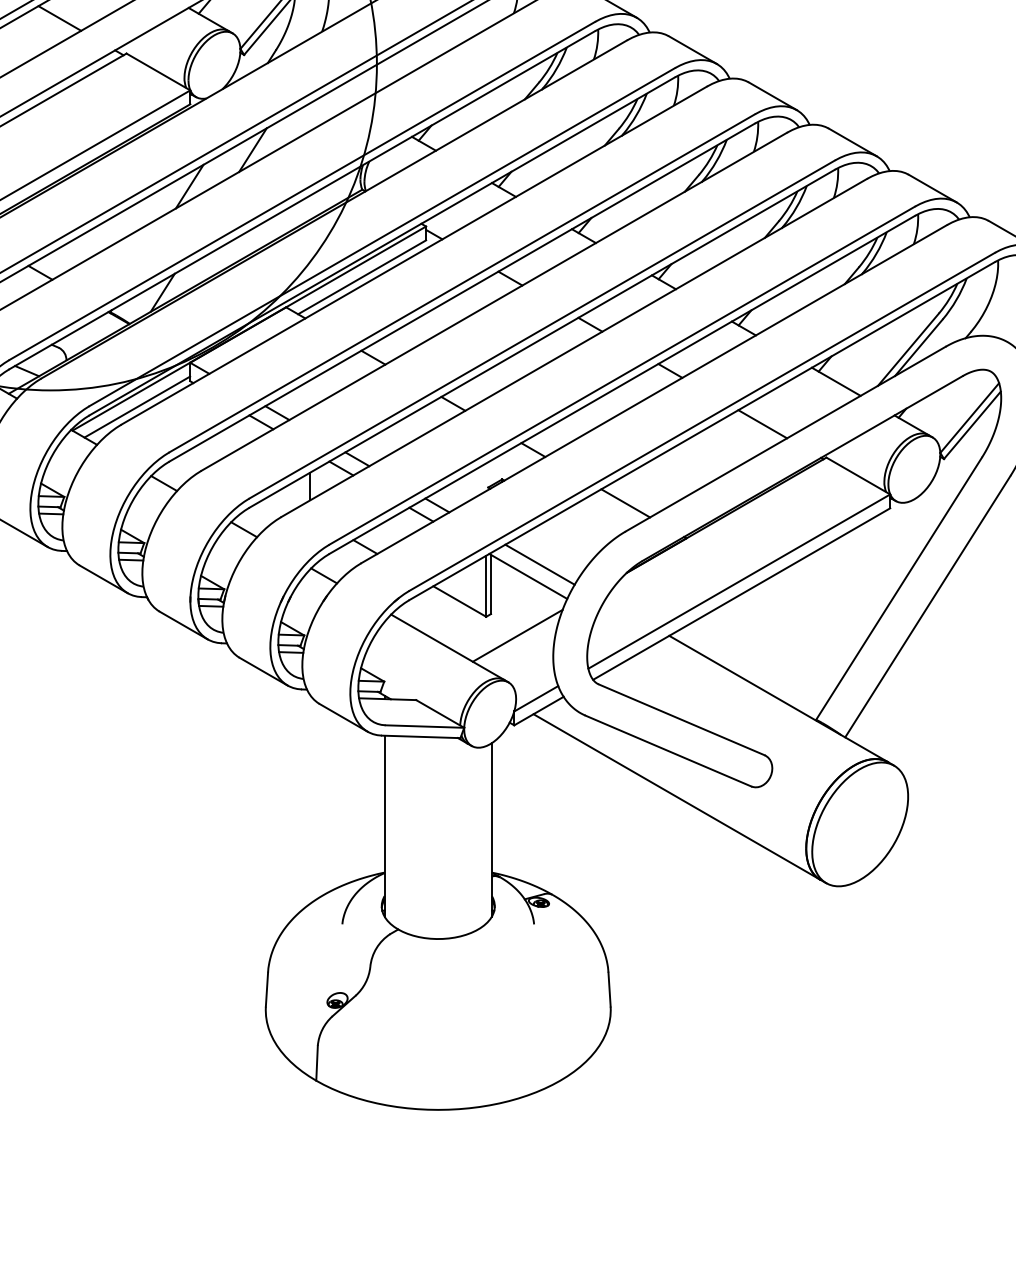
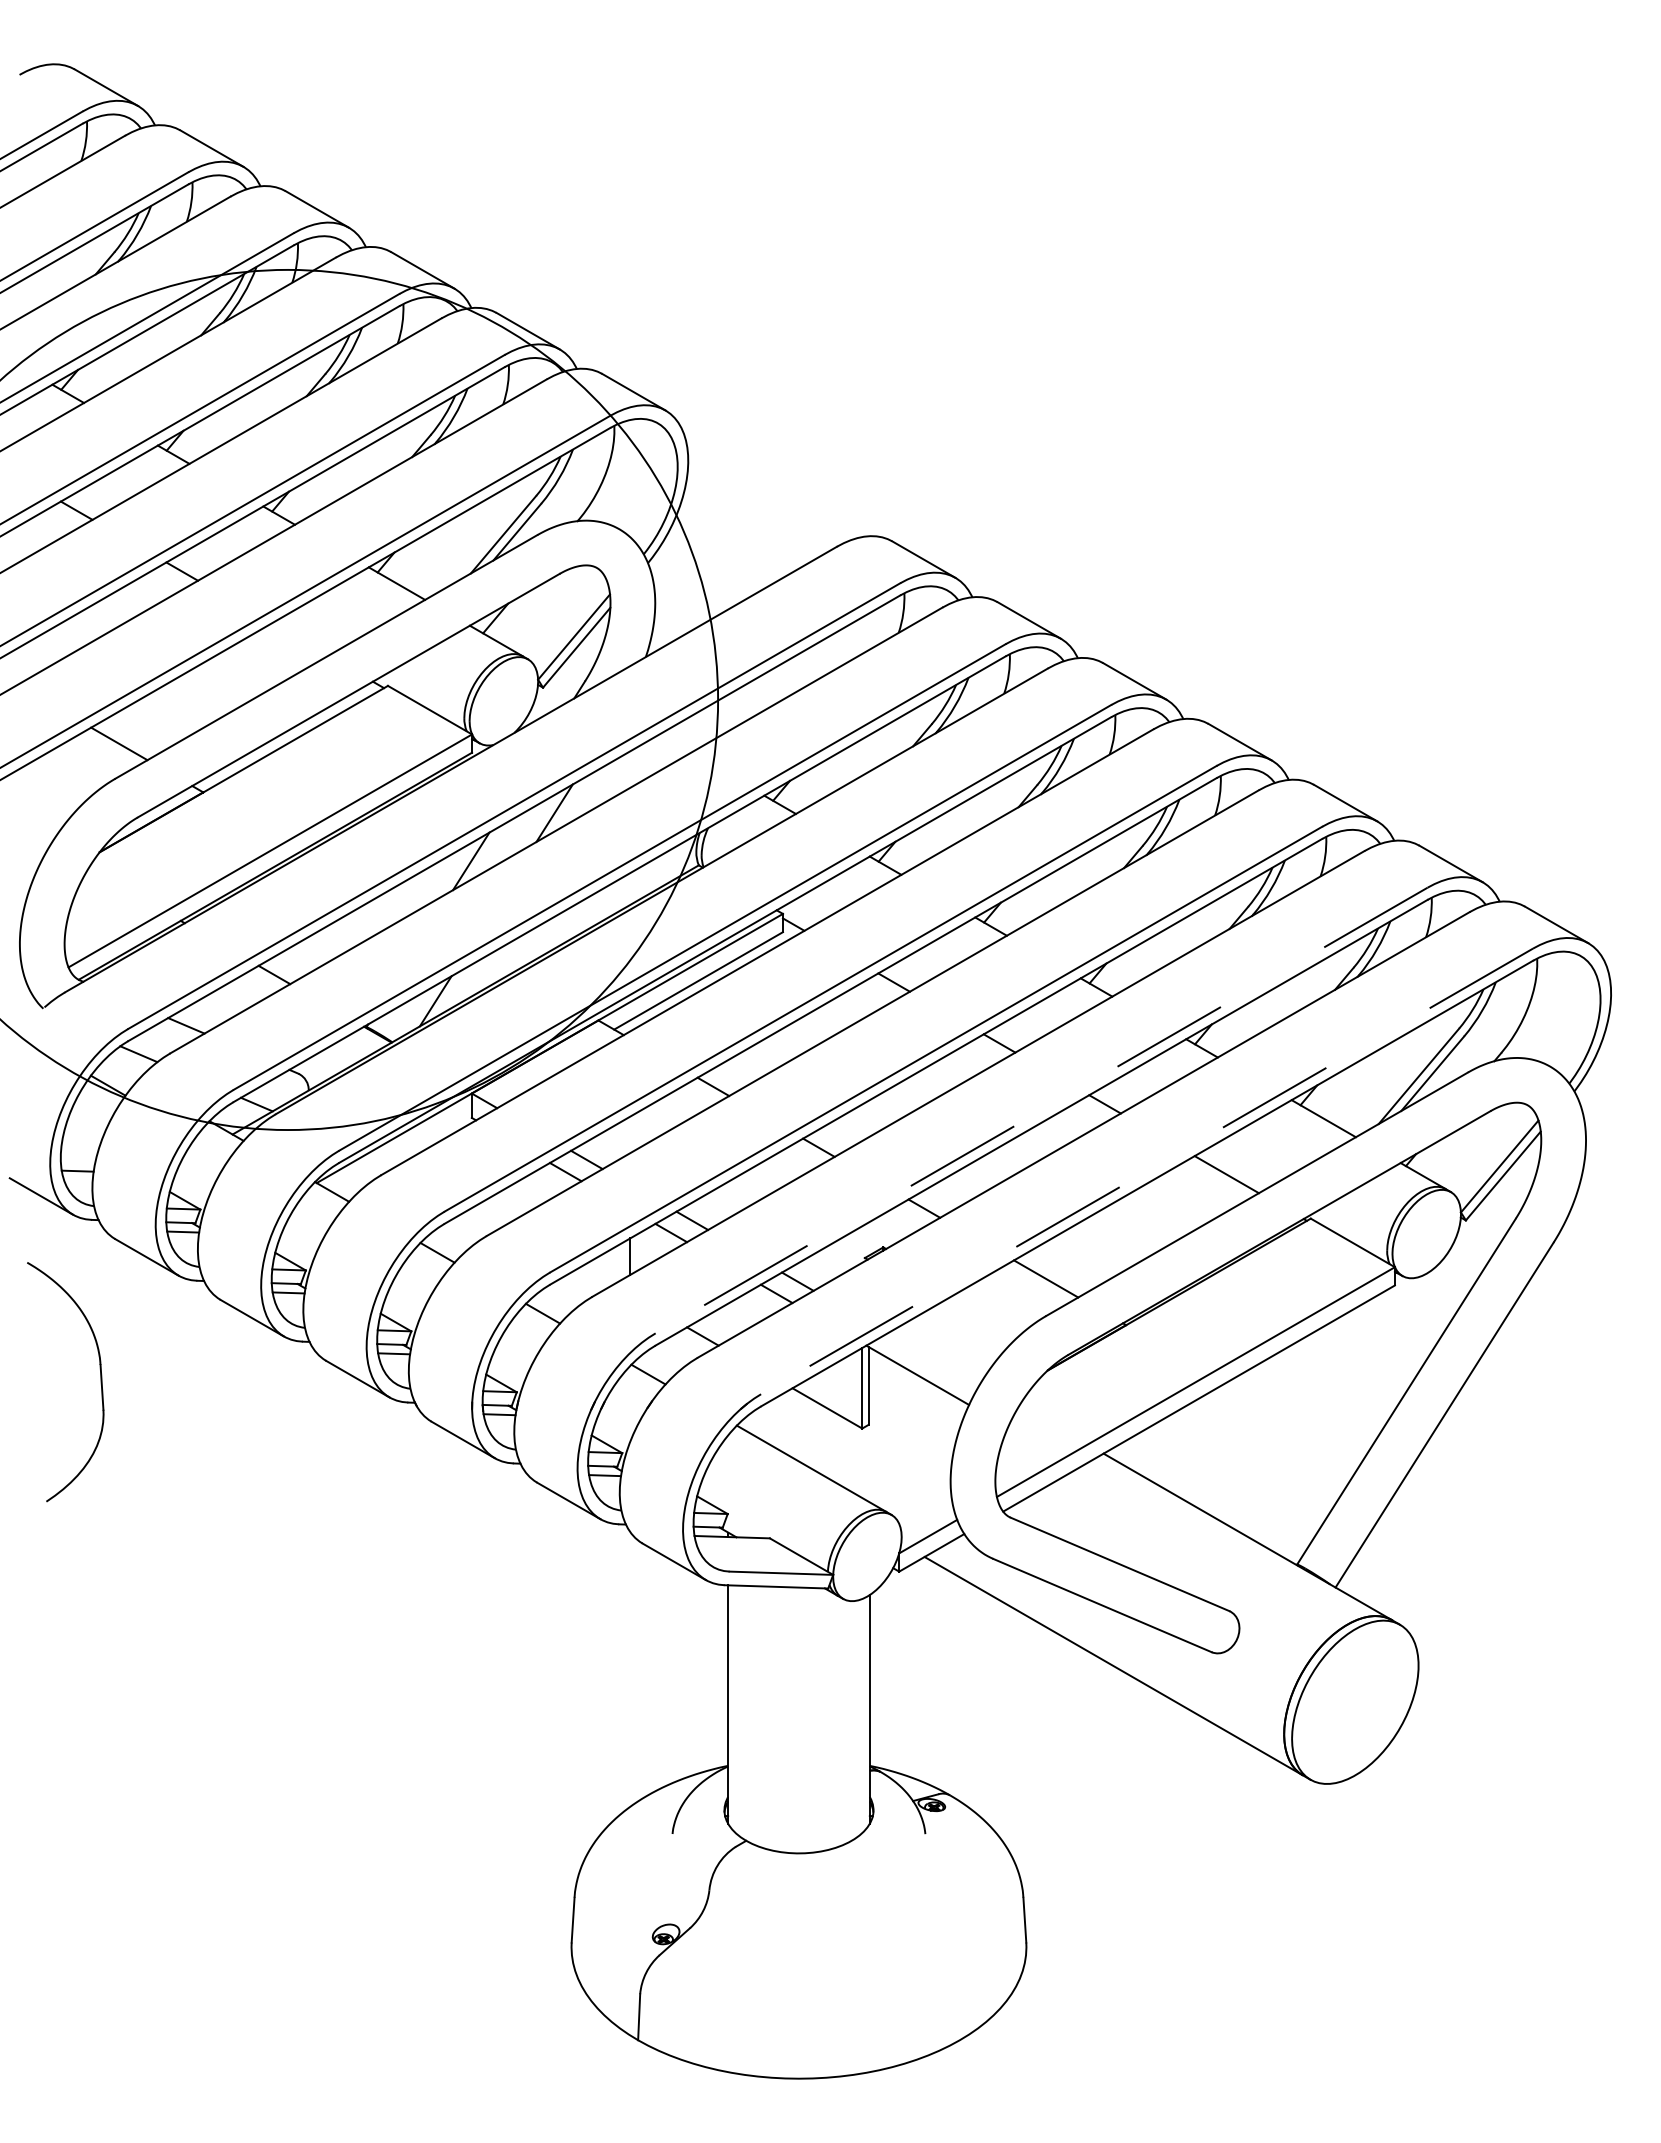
line: (59, 18) -> (299, 639), removed
line: (622, 375) -> (1041, 1110), solid -> dashed
line: (136, 406) -> (401, 1151), removed
line: (702, 421) -> (1147, 1171), solid -> dashed
line: (539, 564) -> (932, 1359), removed
line: (517, 635) -> (903, 1453), removed

